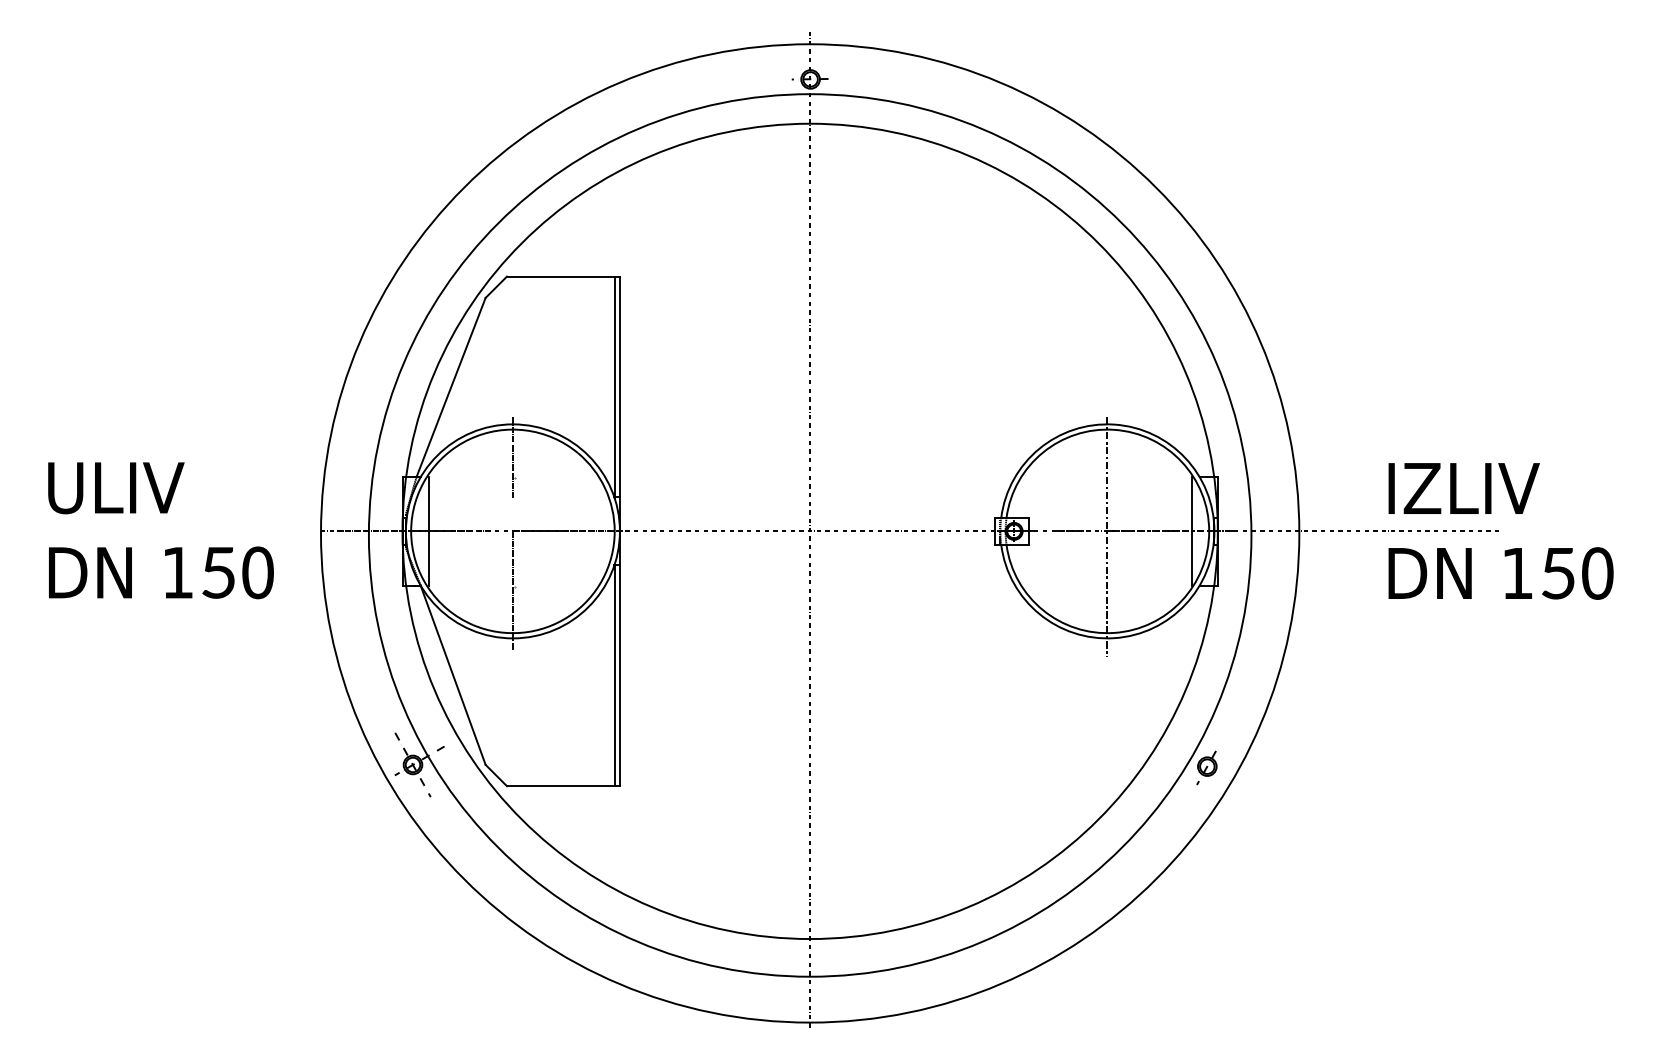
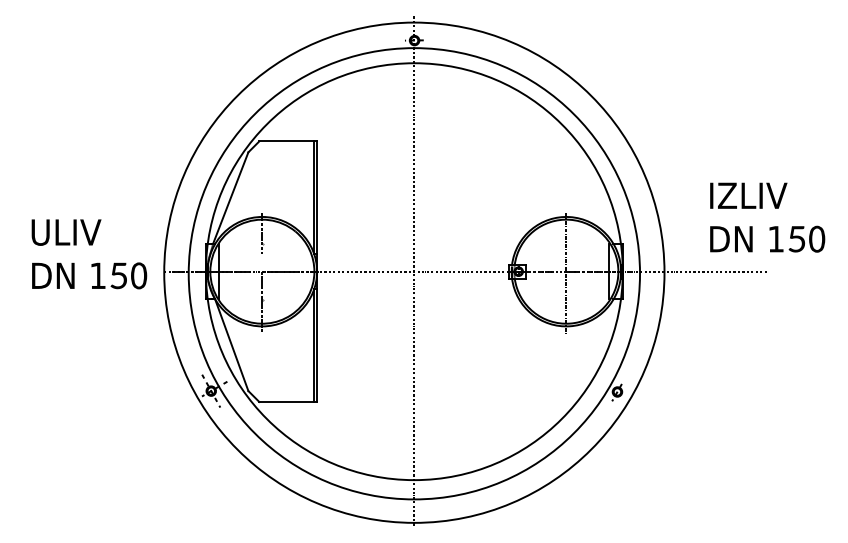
text: (161, 531) -> (89, 254), moved
text: (1500, 531) -> (767, 217), moved

